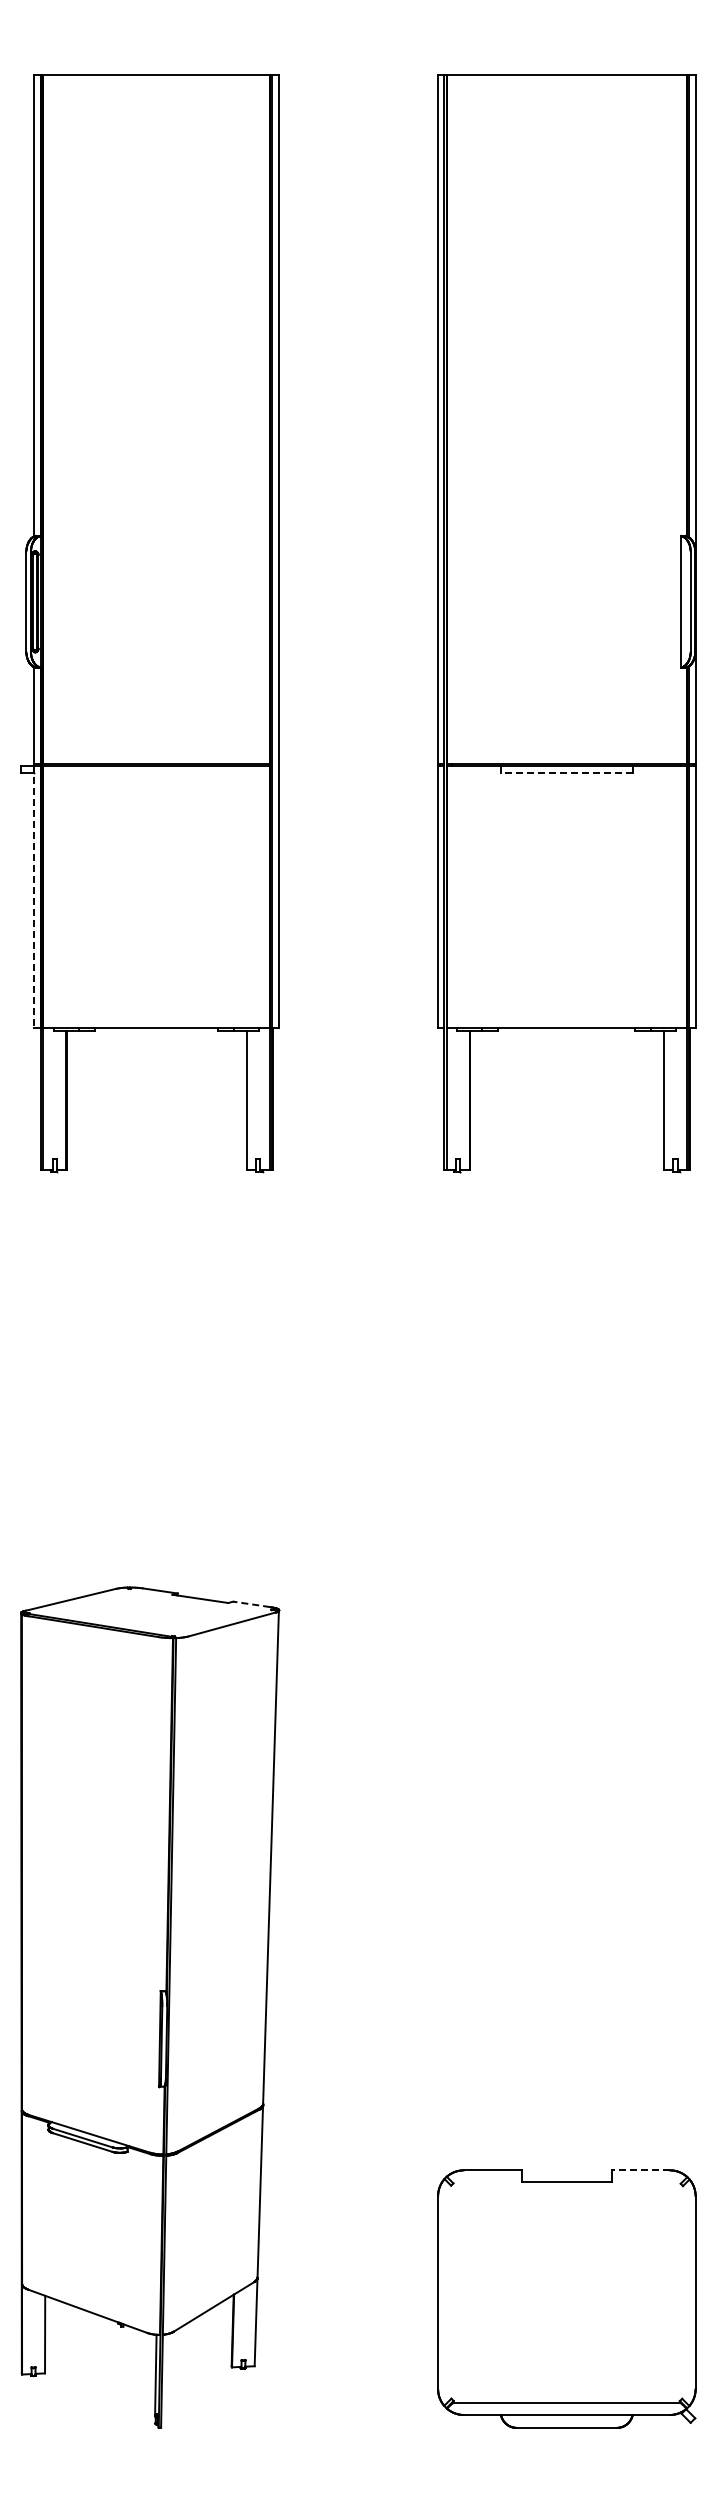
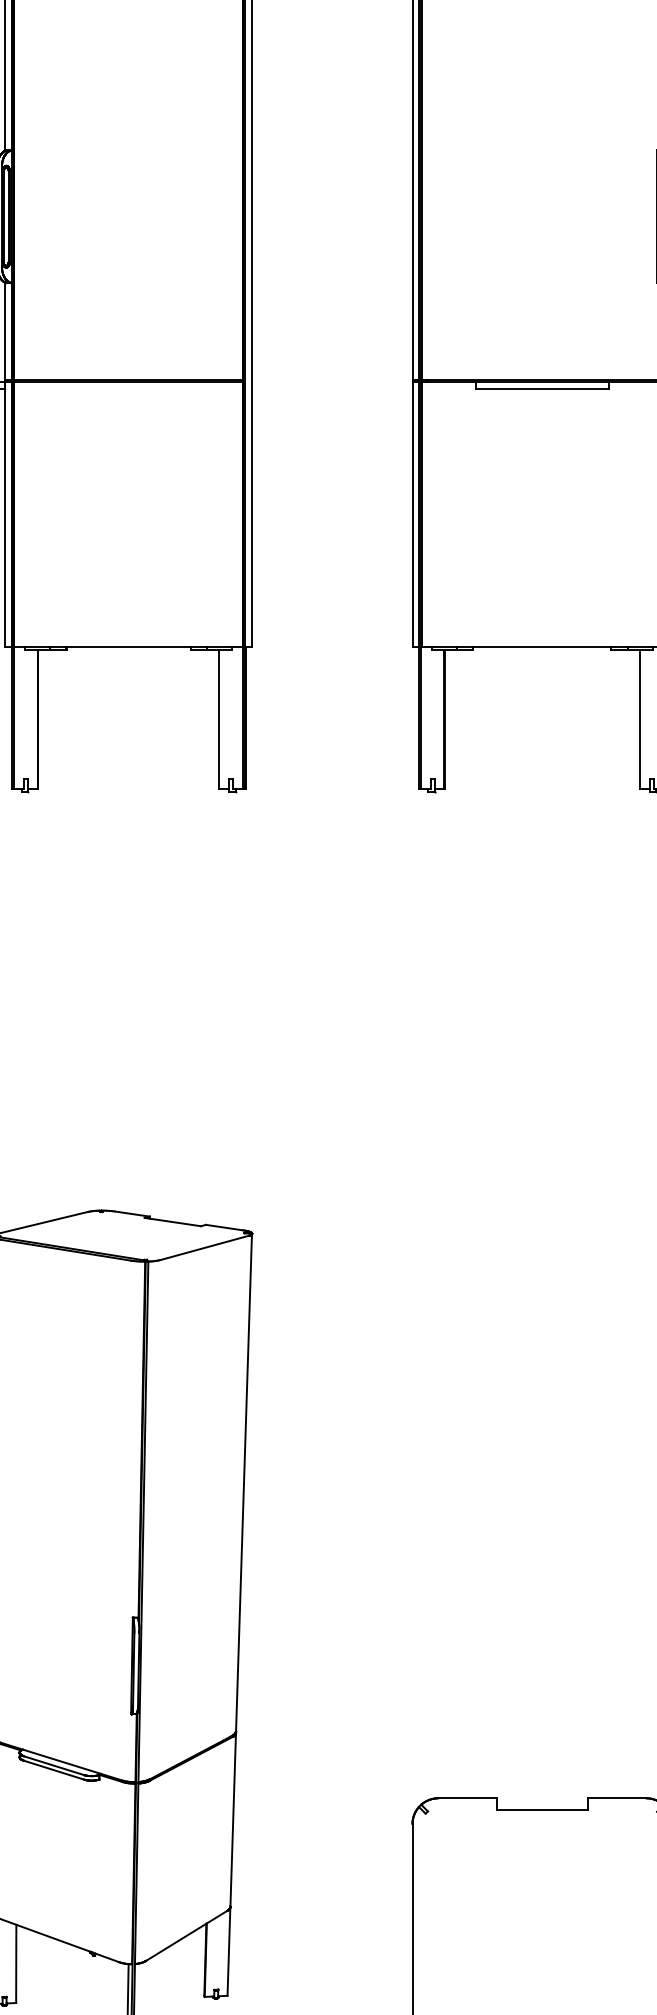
line: (566, 772) -> (541, 388), dashed -> solid
line: (34, 897) -> (5, 514), dashed -> solid
line: (251, 1604) -> (224, 1227), dashed -> solid
line: (640, 2170) -> (616, 1798), dashed -> solid

